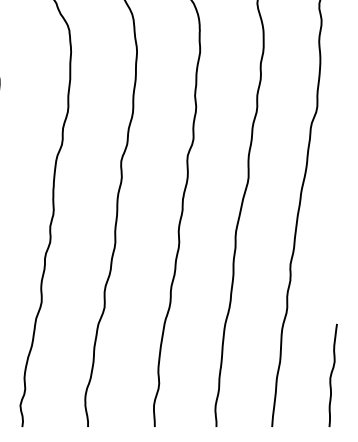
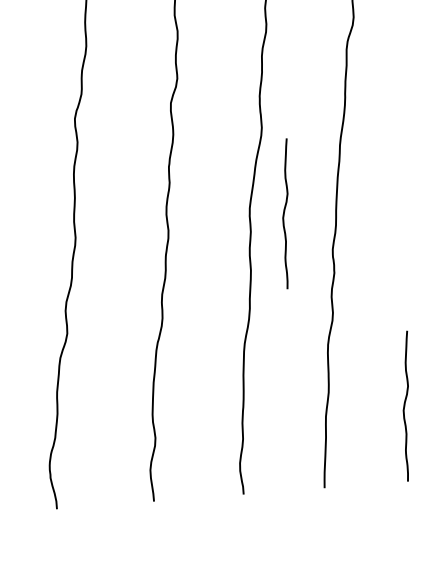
curve: (260, 236) -> (285, 212), added

